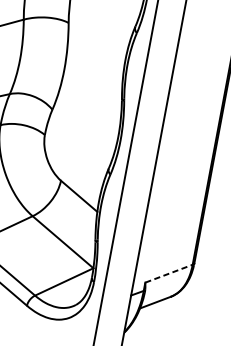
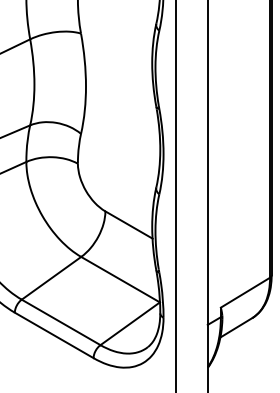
line: (169, 273) -> (245, 292), dashed -> solid

